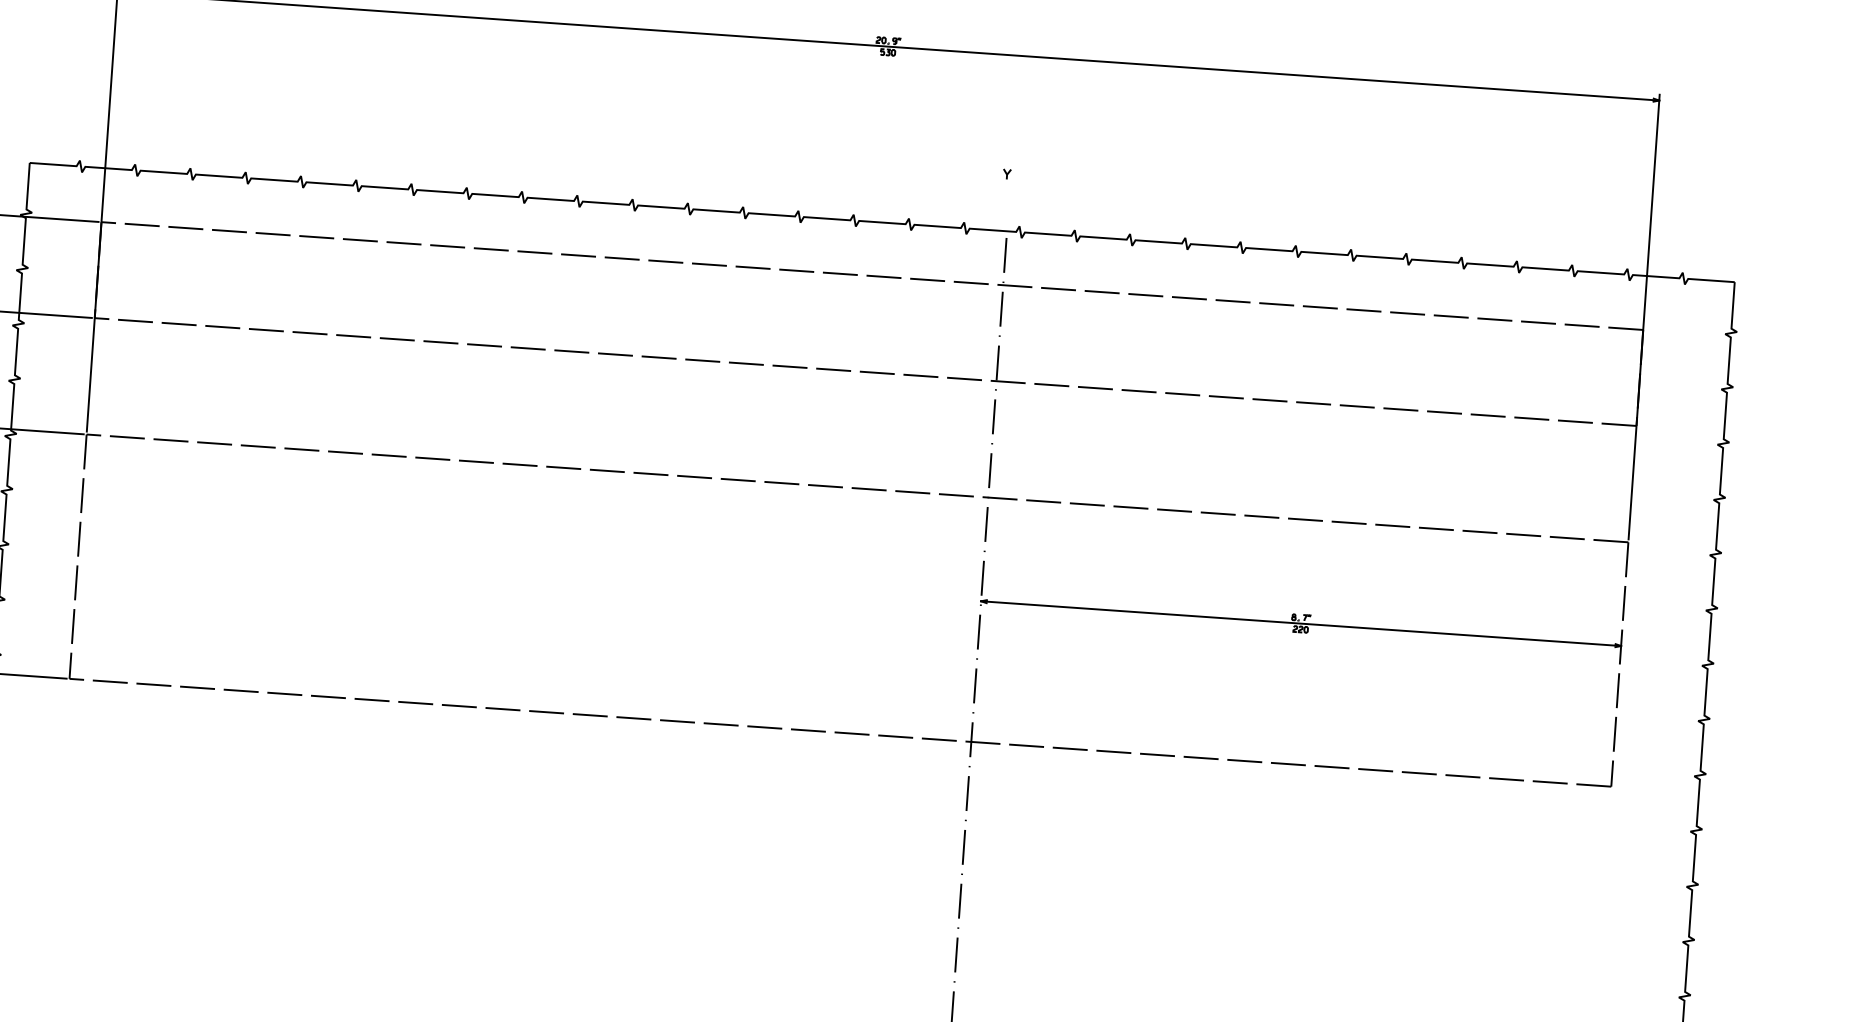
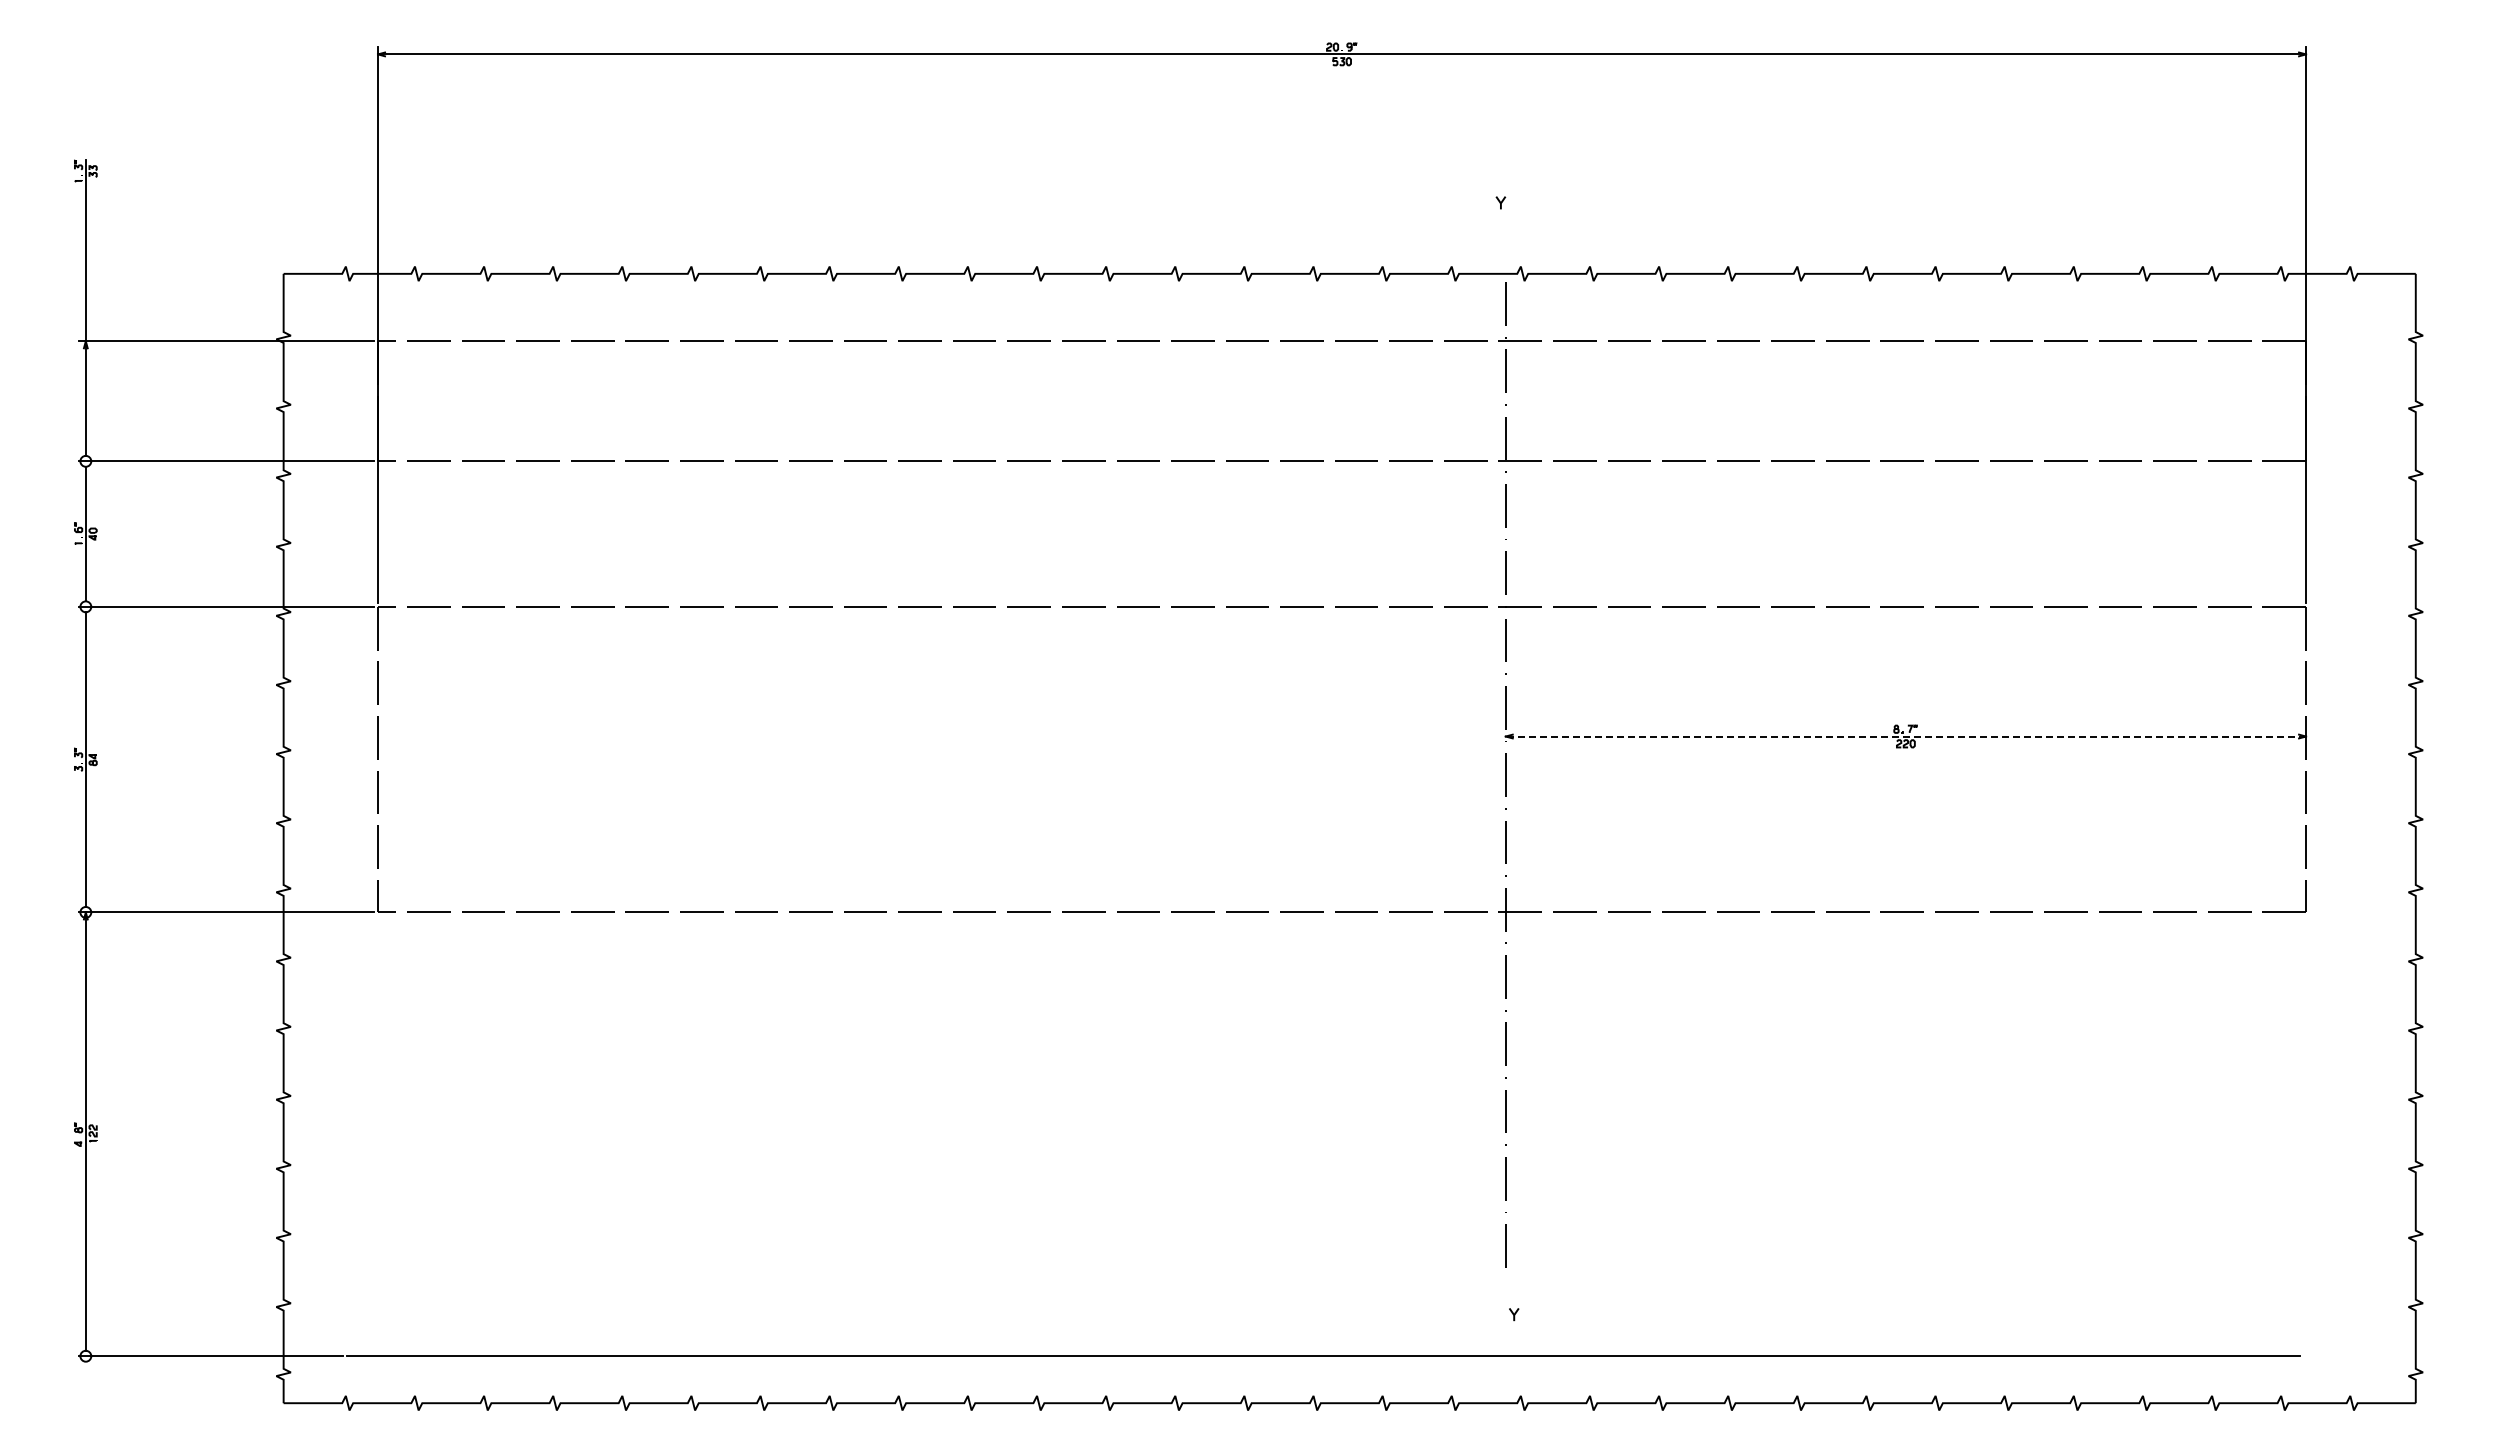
line: (1300, 623) -> (1905, 736), solid -> dashed

